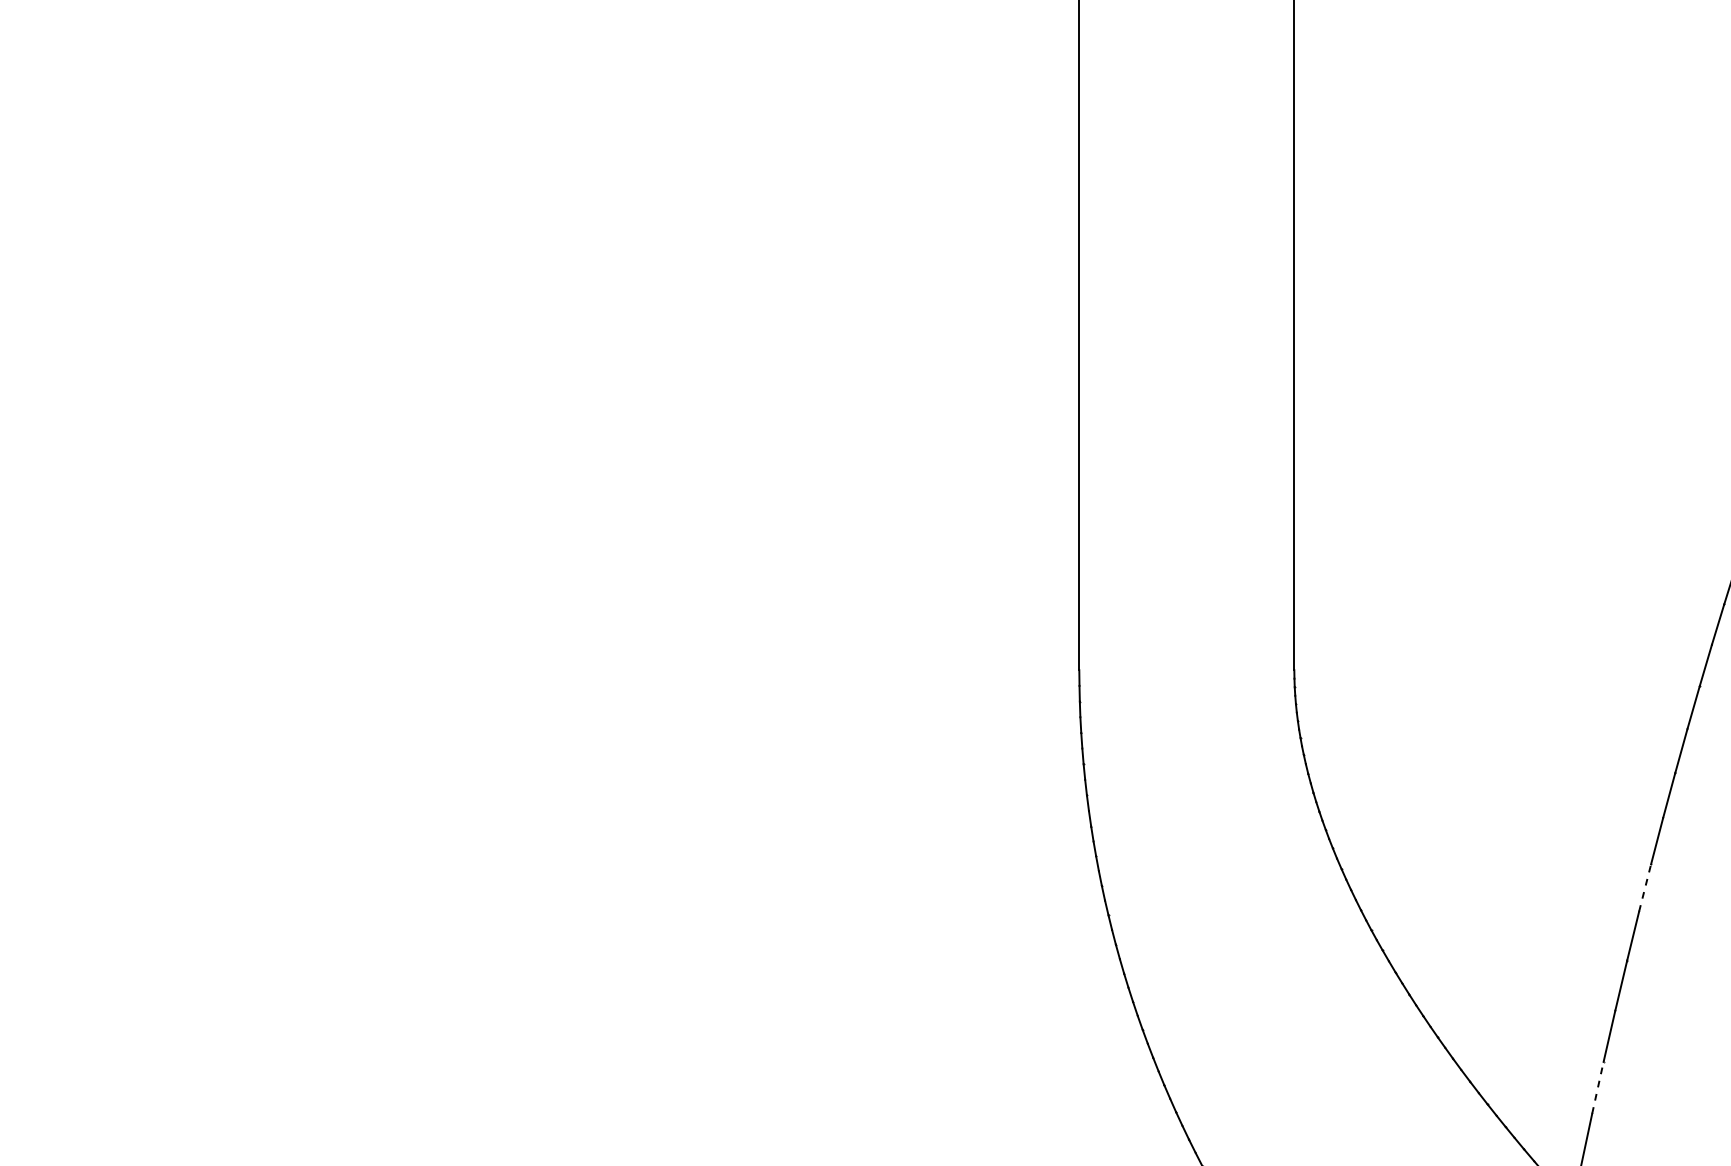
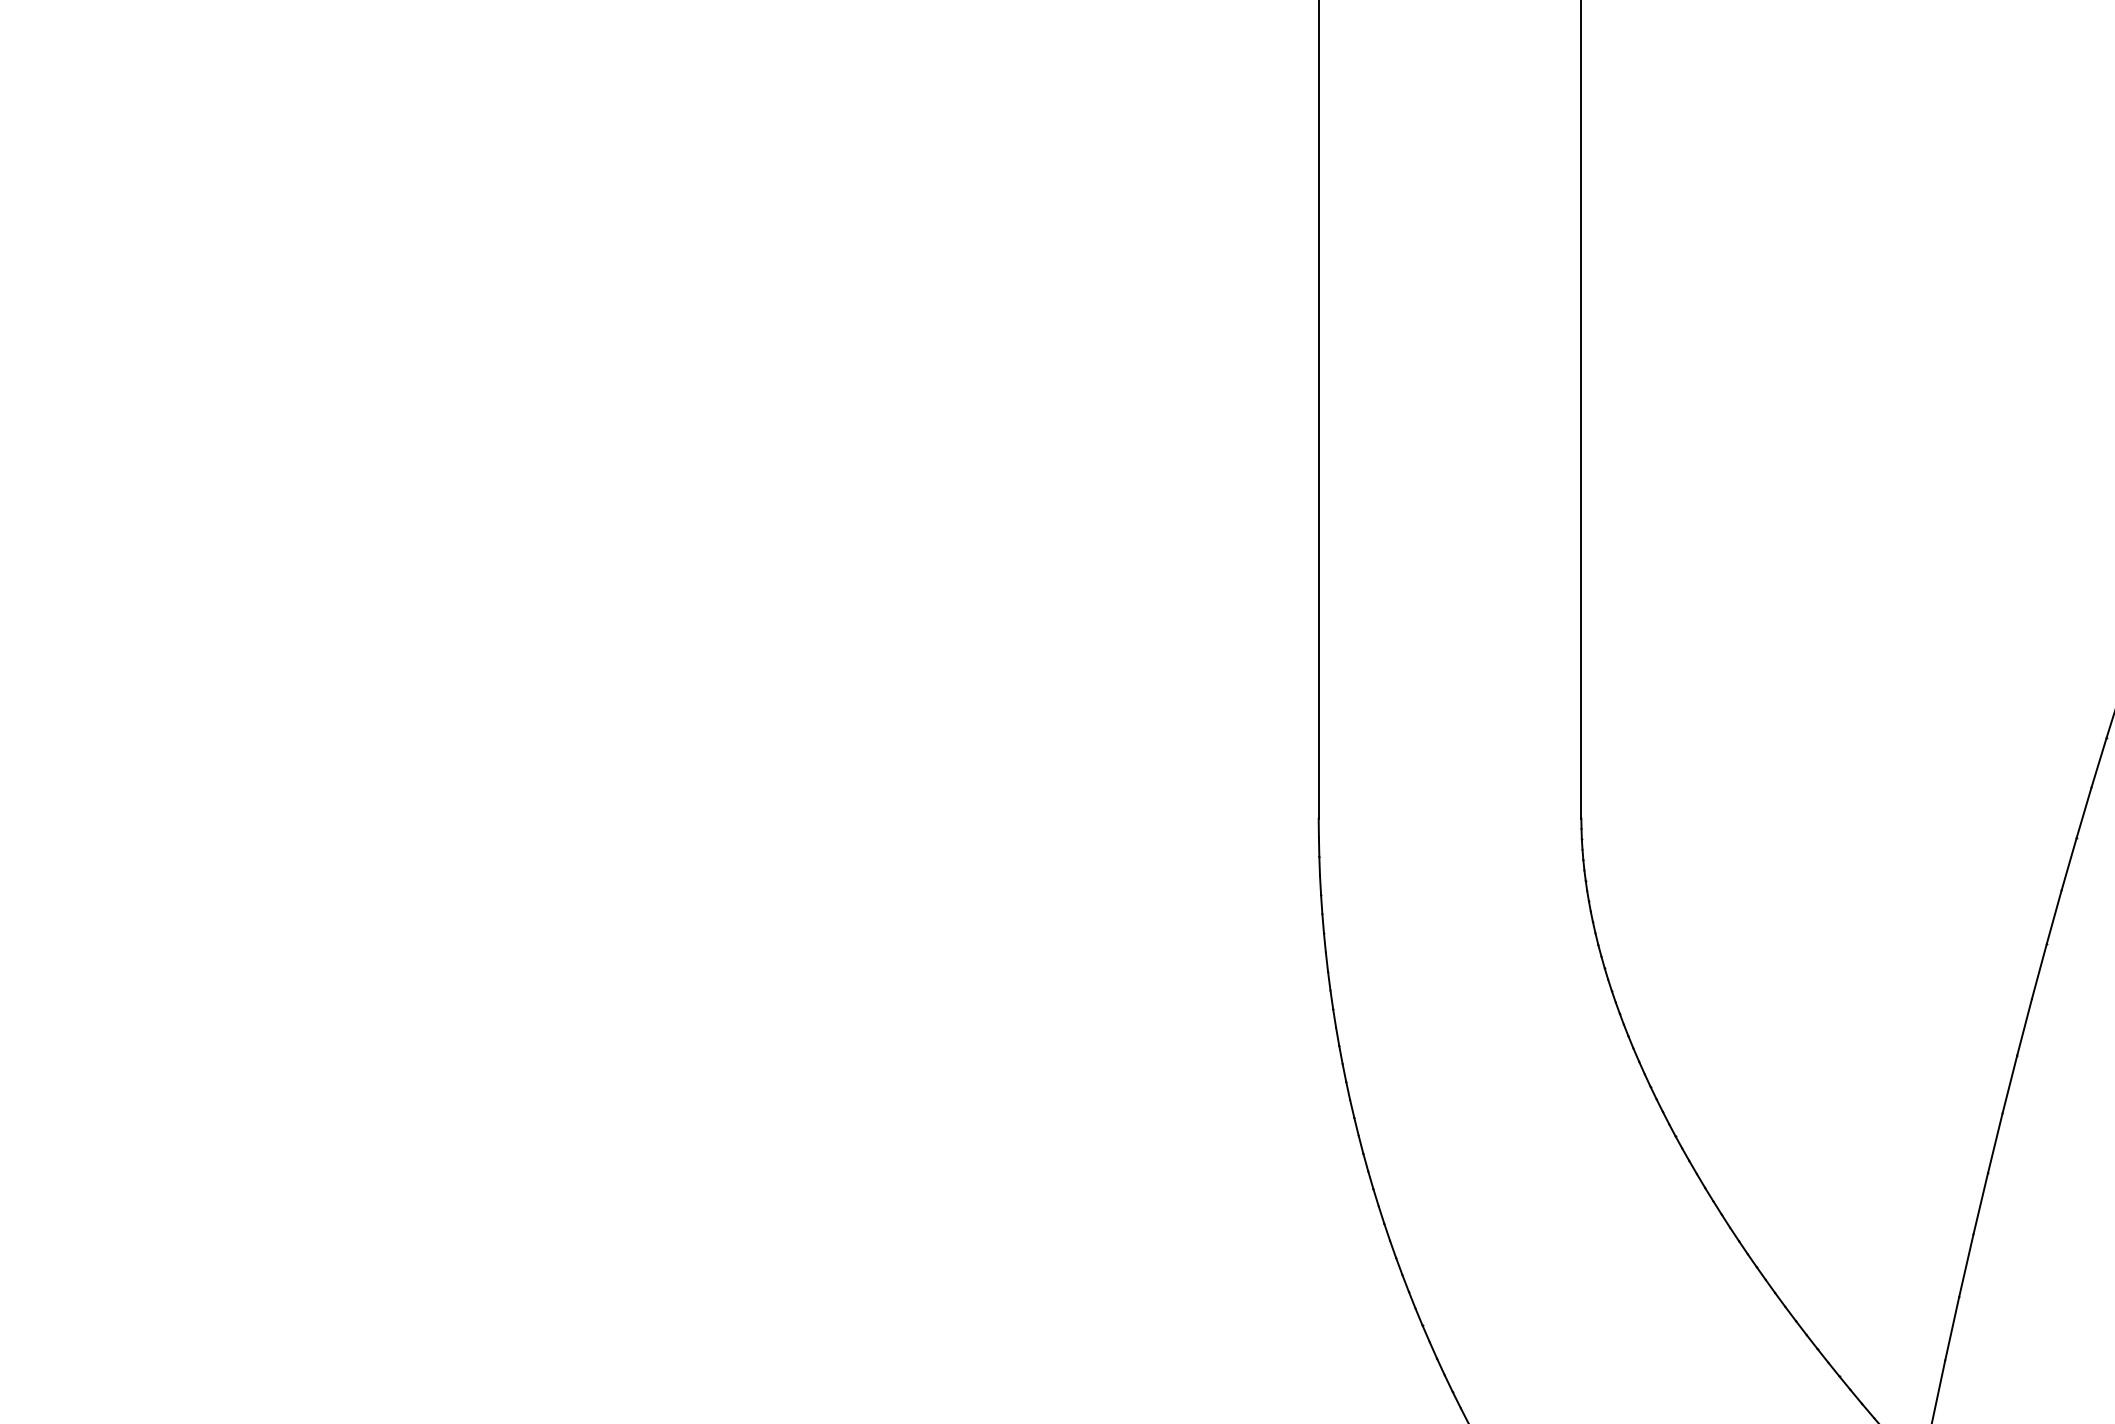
line: (1644, 887) -> (2009, 1084), dashed -> solid
line: (1598, 1087) -> (1952, 1328), dashed -> solid

